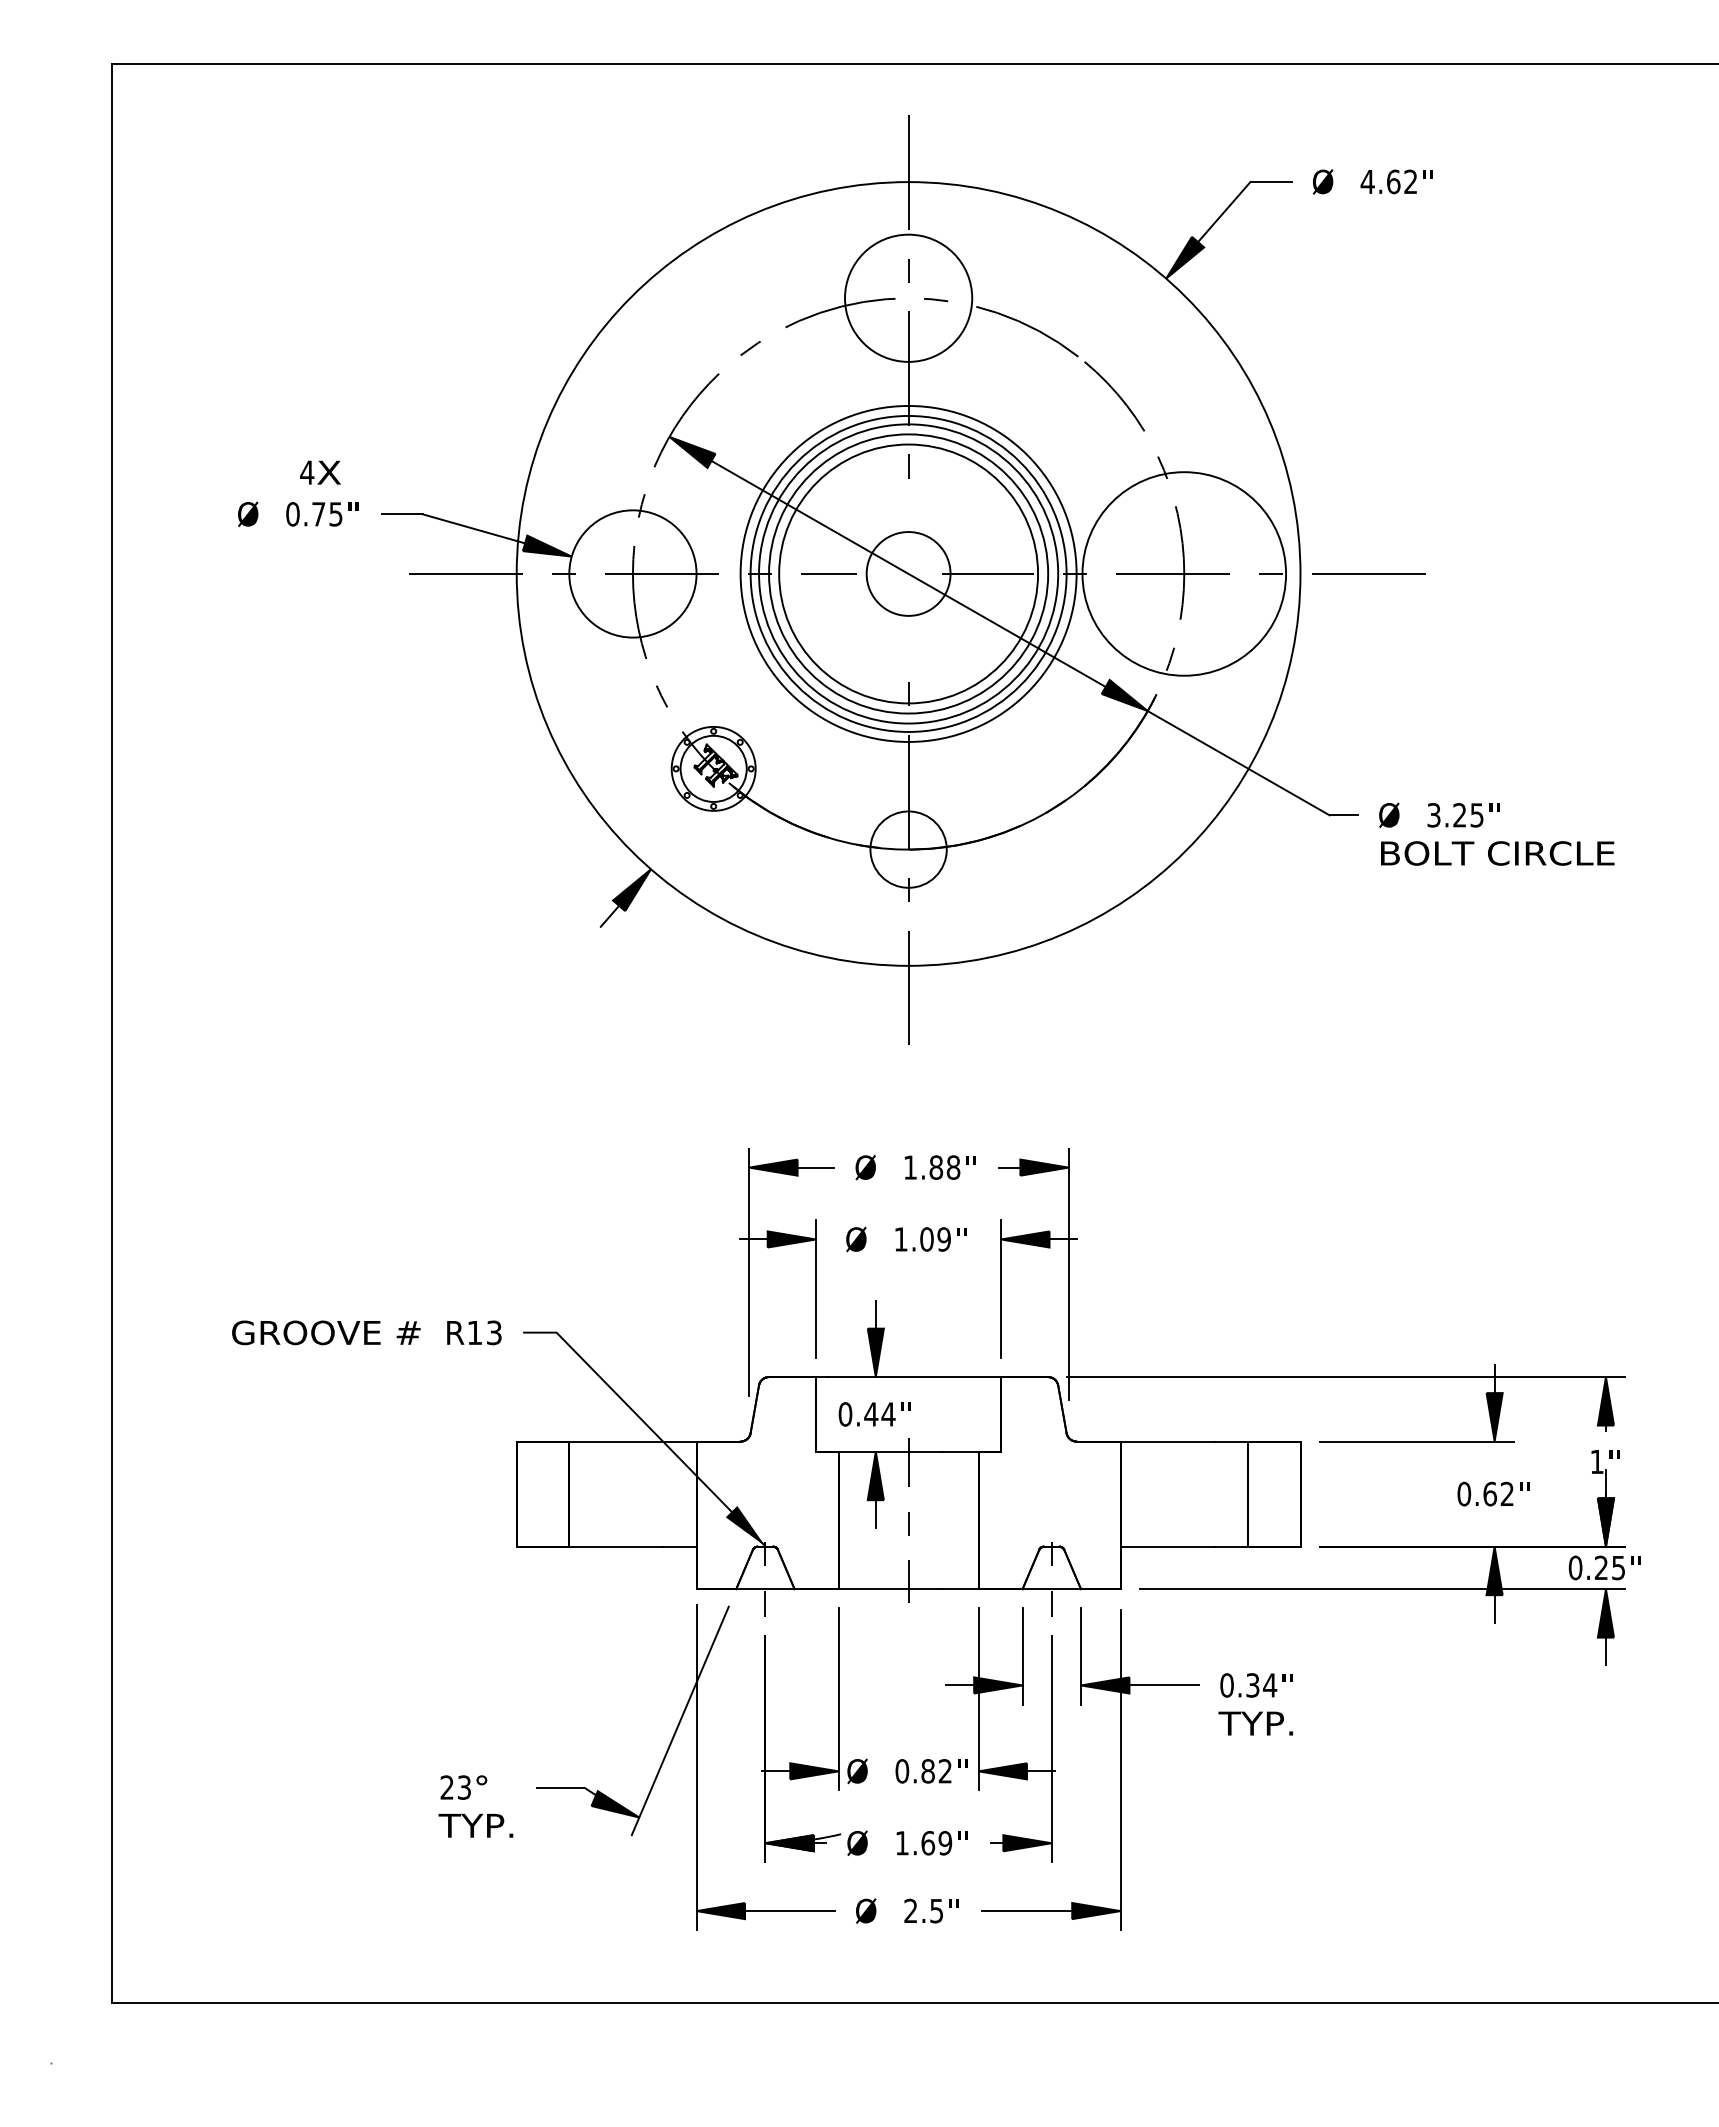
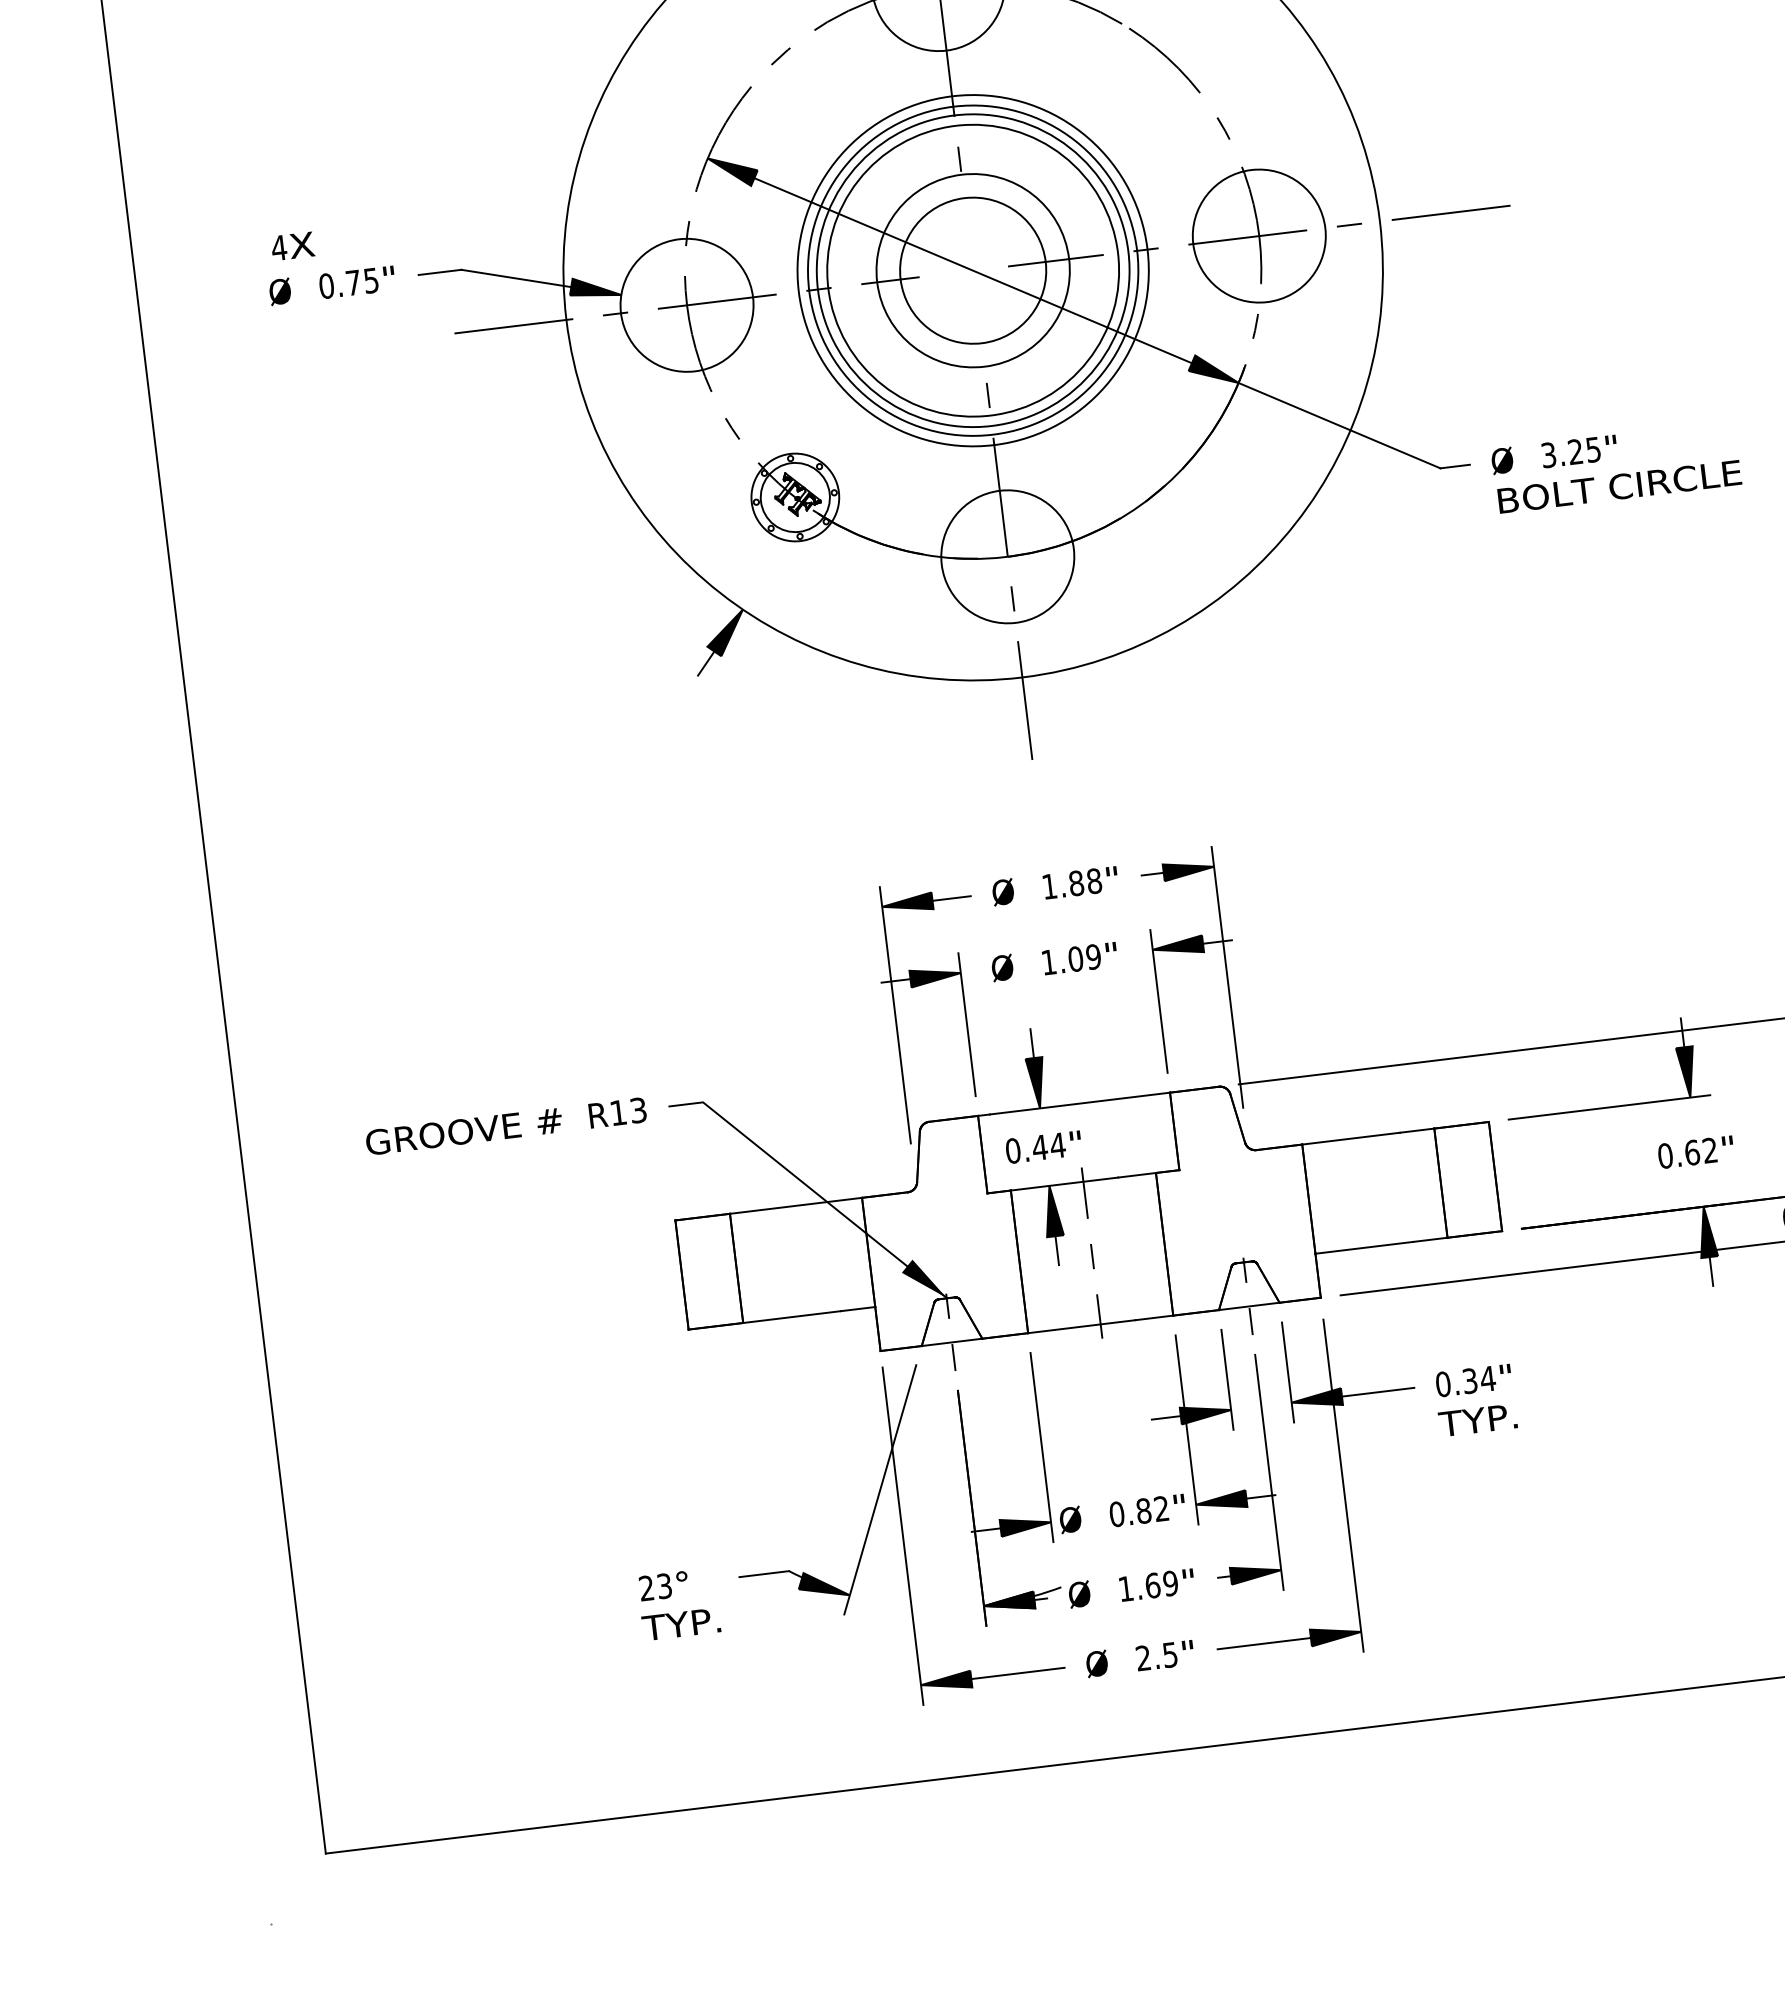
text: (320, 472) -> (292, 246), moved
circle: (908, 573) -> (973, 270), size x0.71
circle: (908, 573) -> (973, 270), size x1.67
circle: (1183, 573) -> (1258, 235), size x0.62
circle: (908, 849) -> (1007, 556), size x1.67

